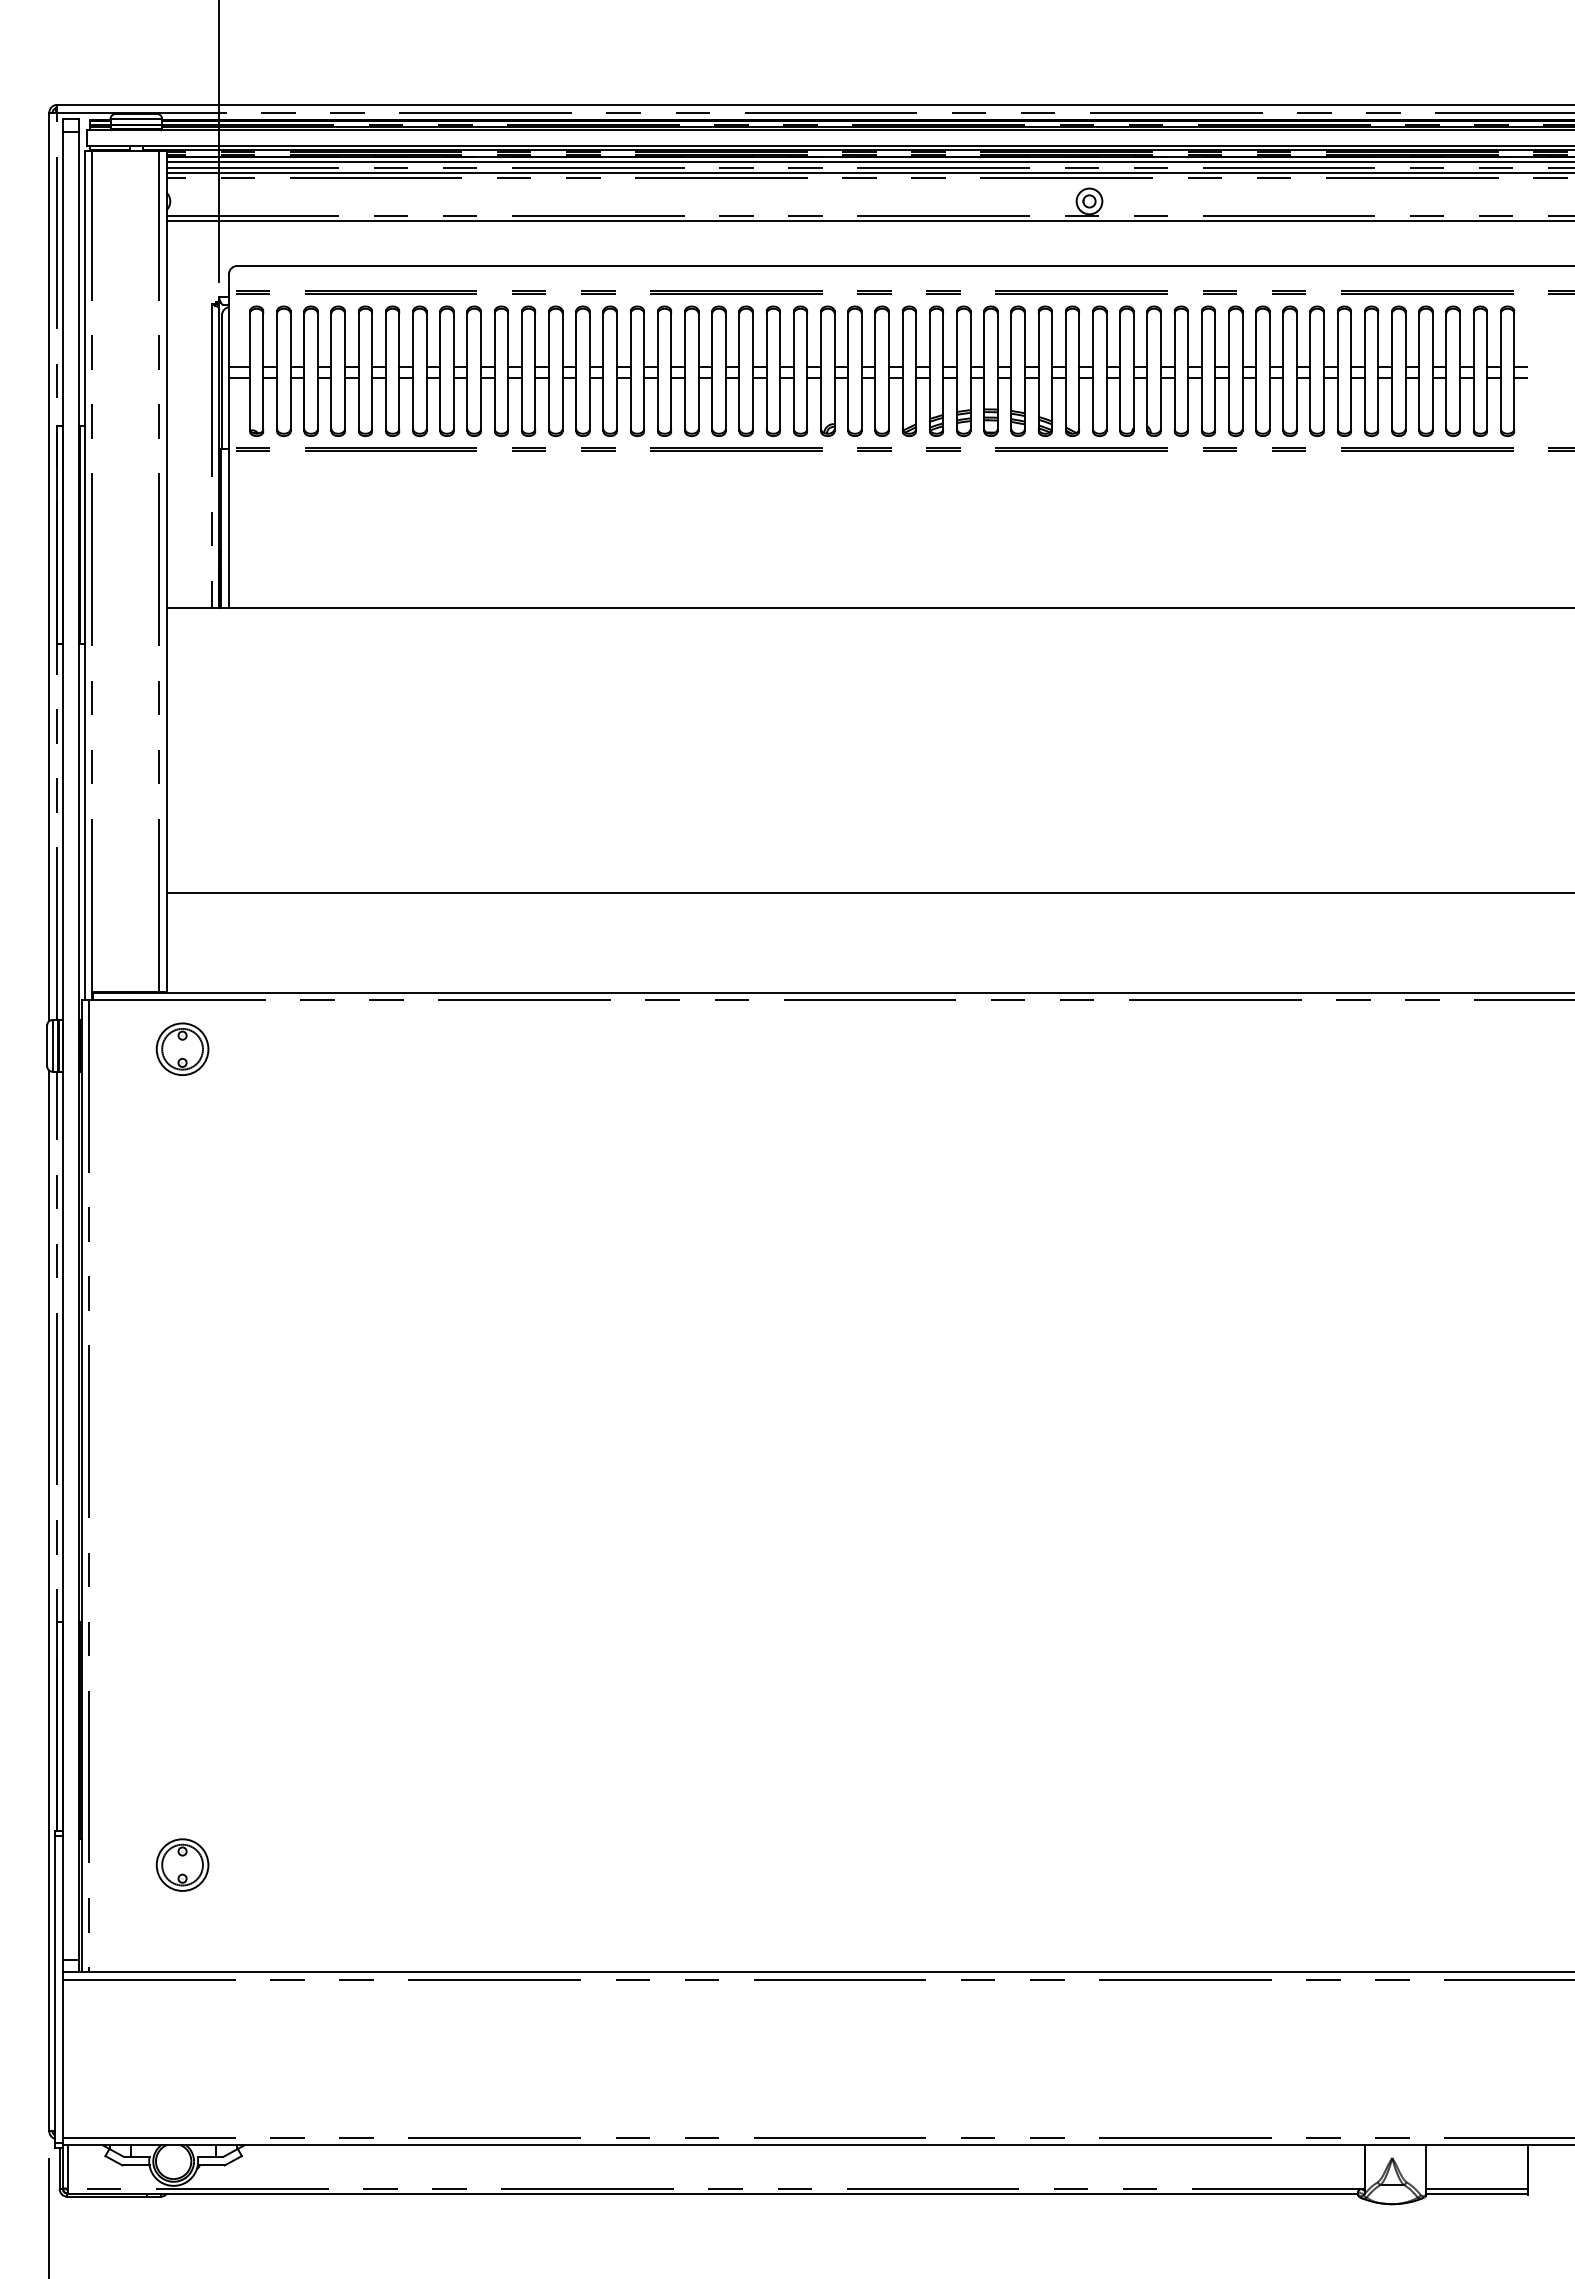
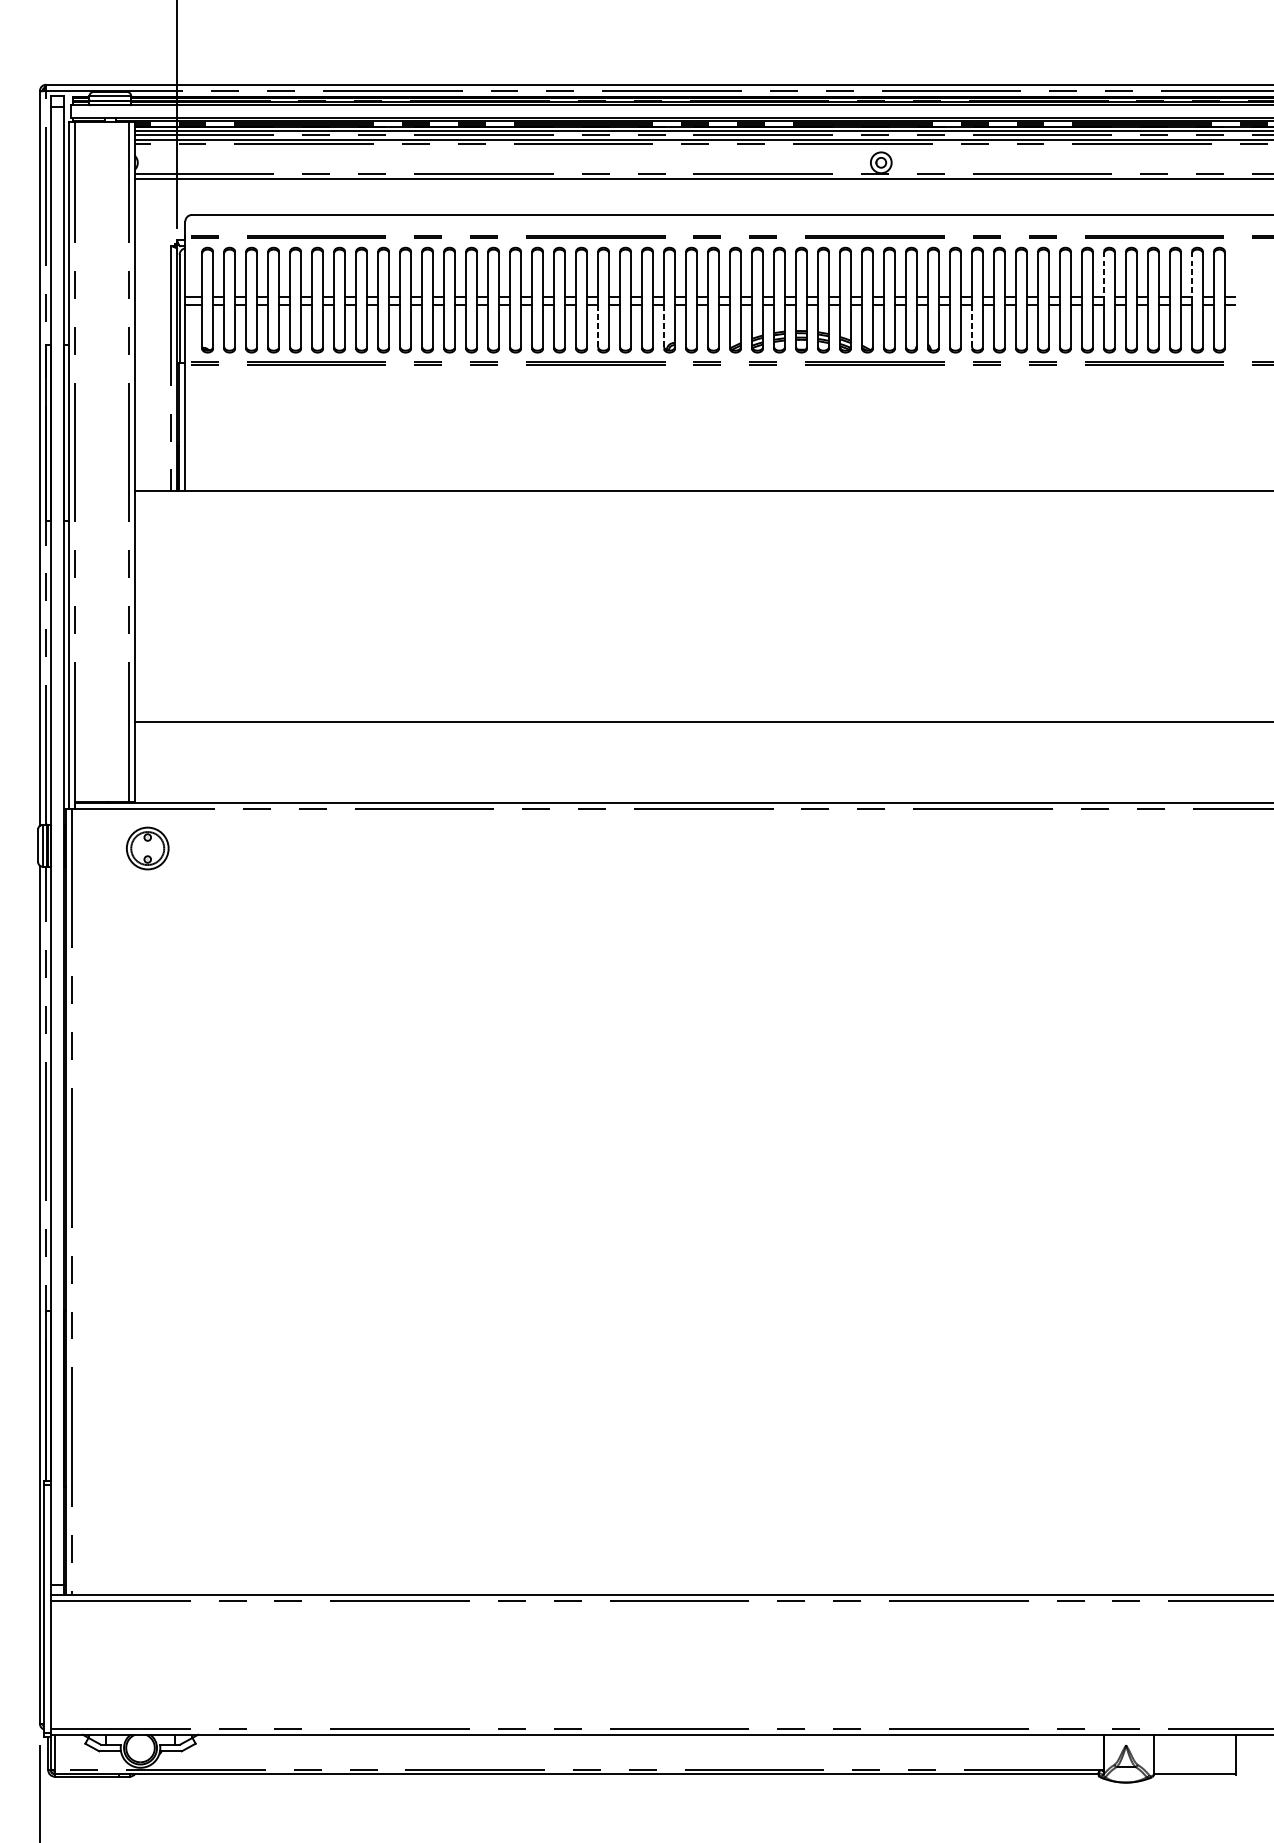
line: (1364, 339) -> (1103, 274), solid -> dashed
line: (1473, 339) -> (1191, 274), solid -> dashed
line: (739, 404) -> (598, 327), solid -> dashed
line: (820, 404) -> (663, 327), solid -> dashed
line: (1201, 404) -> (971, 327), solid -> dashed
part: (182, 1864) -> (147, 1507), removed
line: (1476, 2188) -> (1194, 1769), removed

